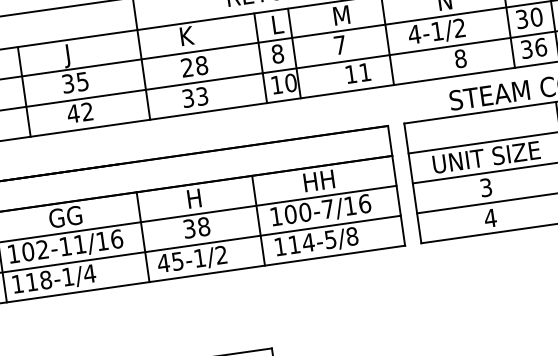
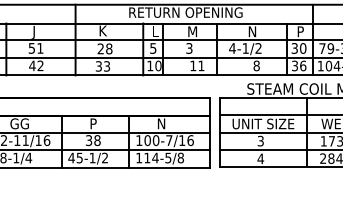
text: (340, 45) -> (189, 48), 7 -> 3
text: (278, 54) -> (153, 48), 8 -> 5
text: (75, 81) -> (36, 47), 35 -> 51
text: (317, 180) -> (165, 123), HH -> N
text: (192, 198) -> (93, 123), H -> P

